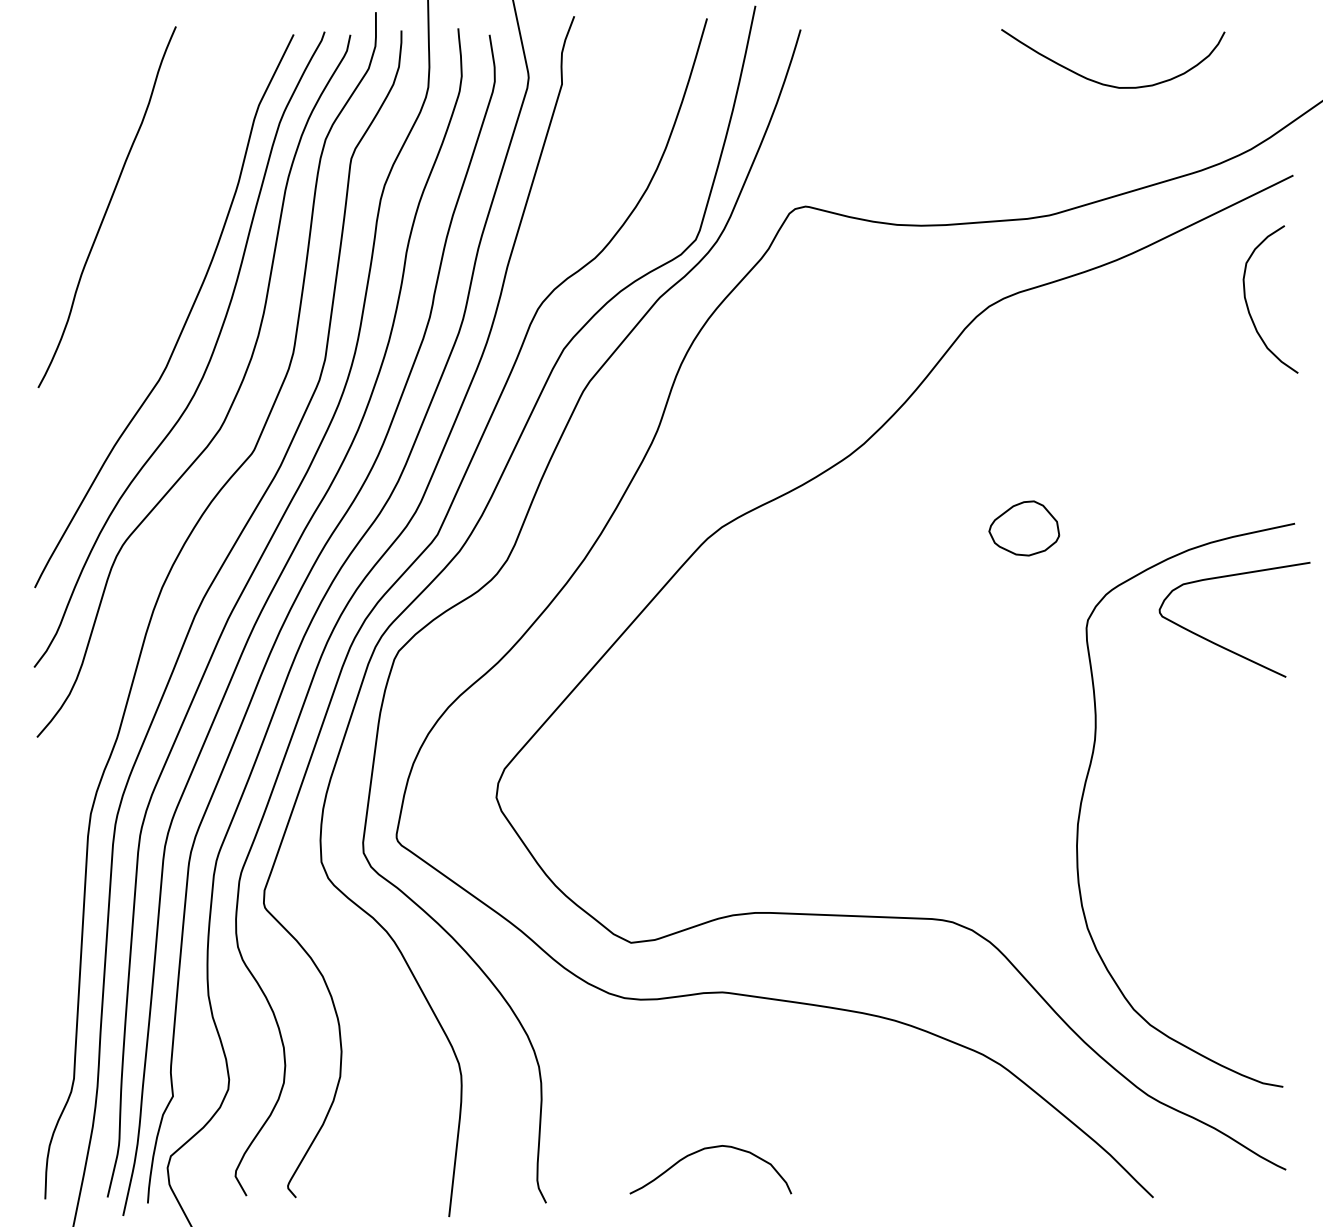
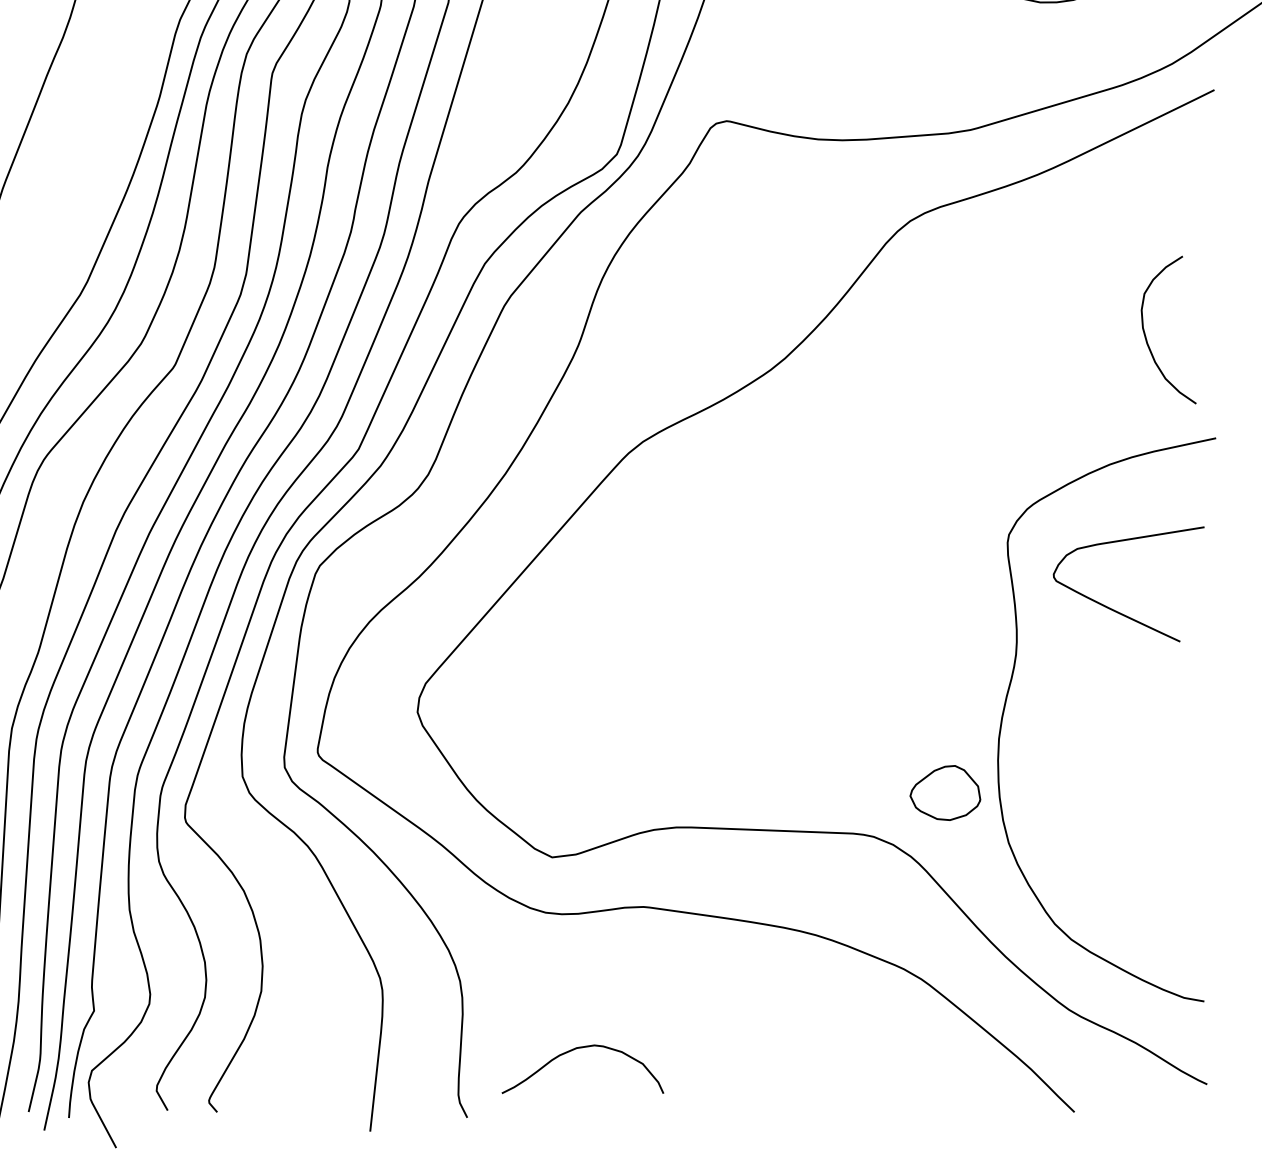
curve: (1248, 306) -> (1146, 337), moved
part: (1024, 528) -> (945, 793), moved
curve: (1221, 645) -> (1115, 610), moved
curve: (706, 1149) -> (578, 1049), moved

